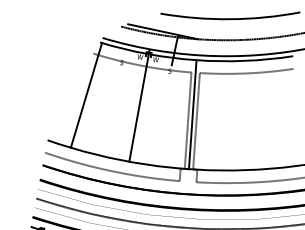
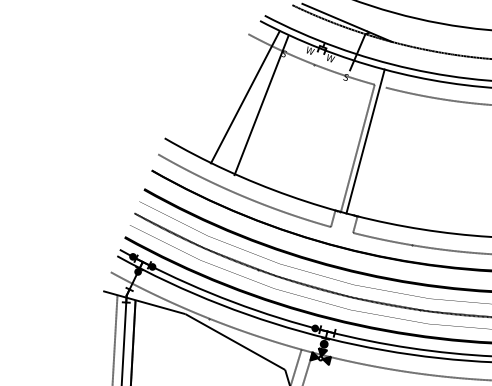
line: (85, 95) -> (244, 97), moved
line: (139, 107) -> (261, 105), moved
line: (196, 120) -> (368, 150), removed

